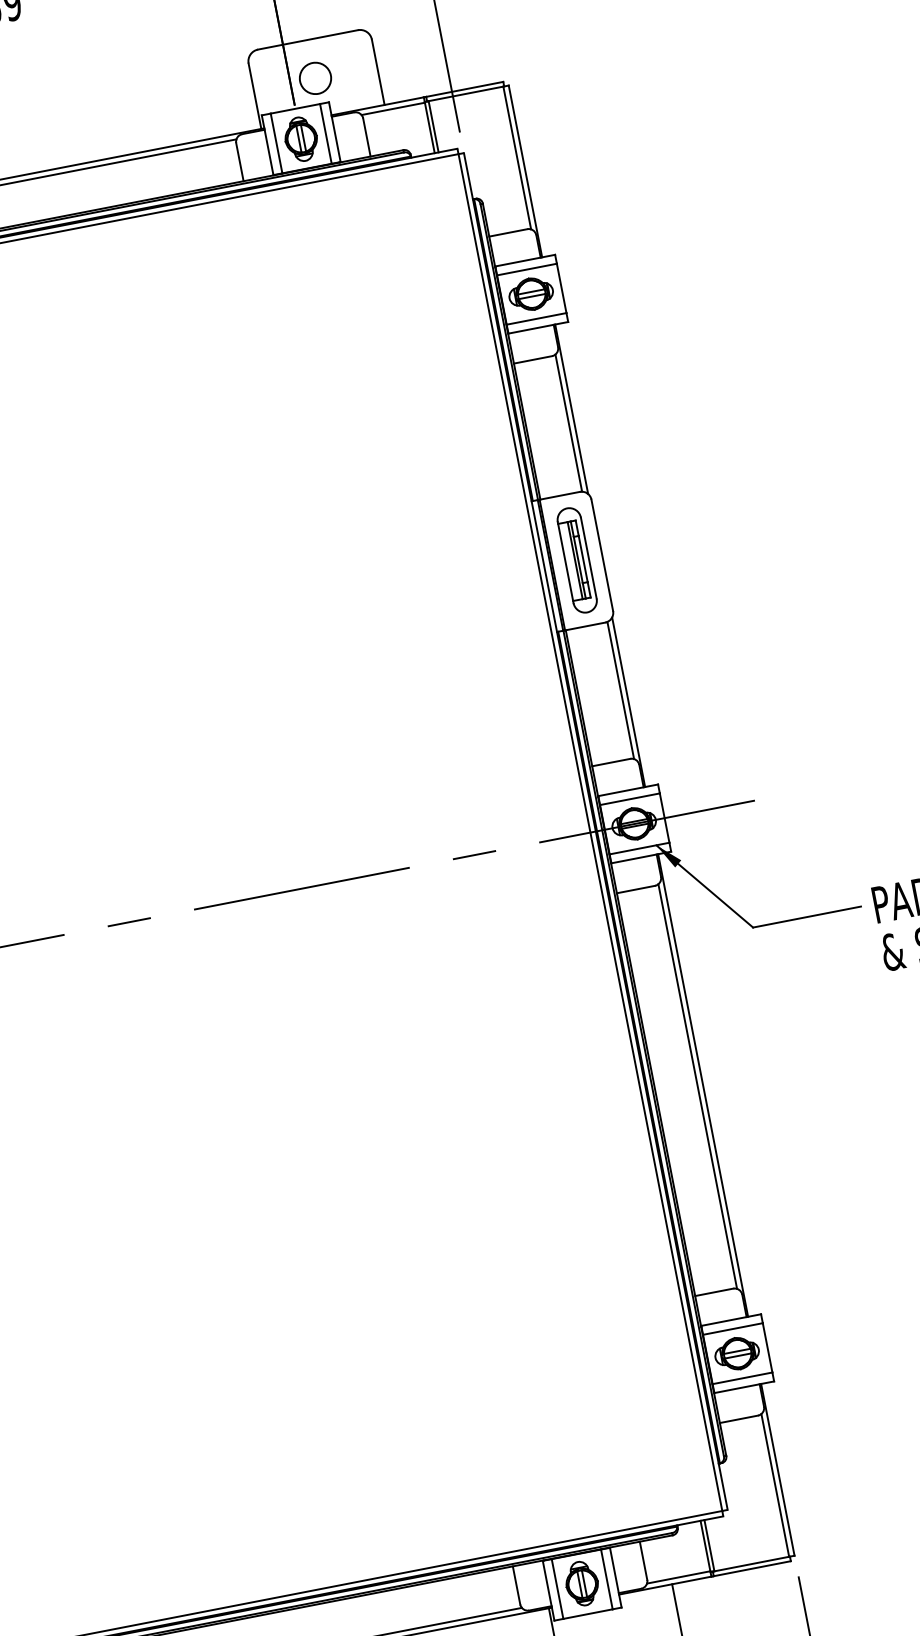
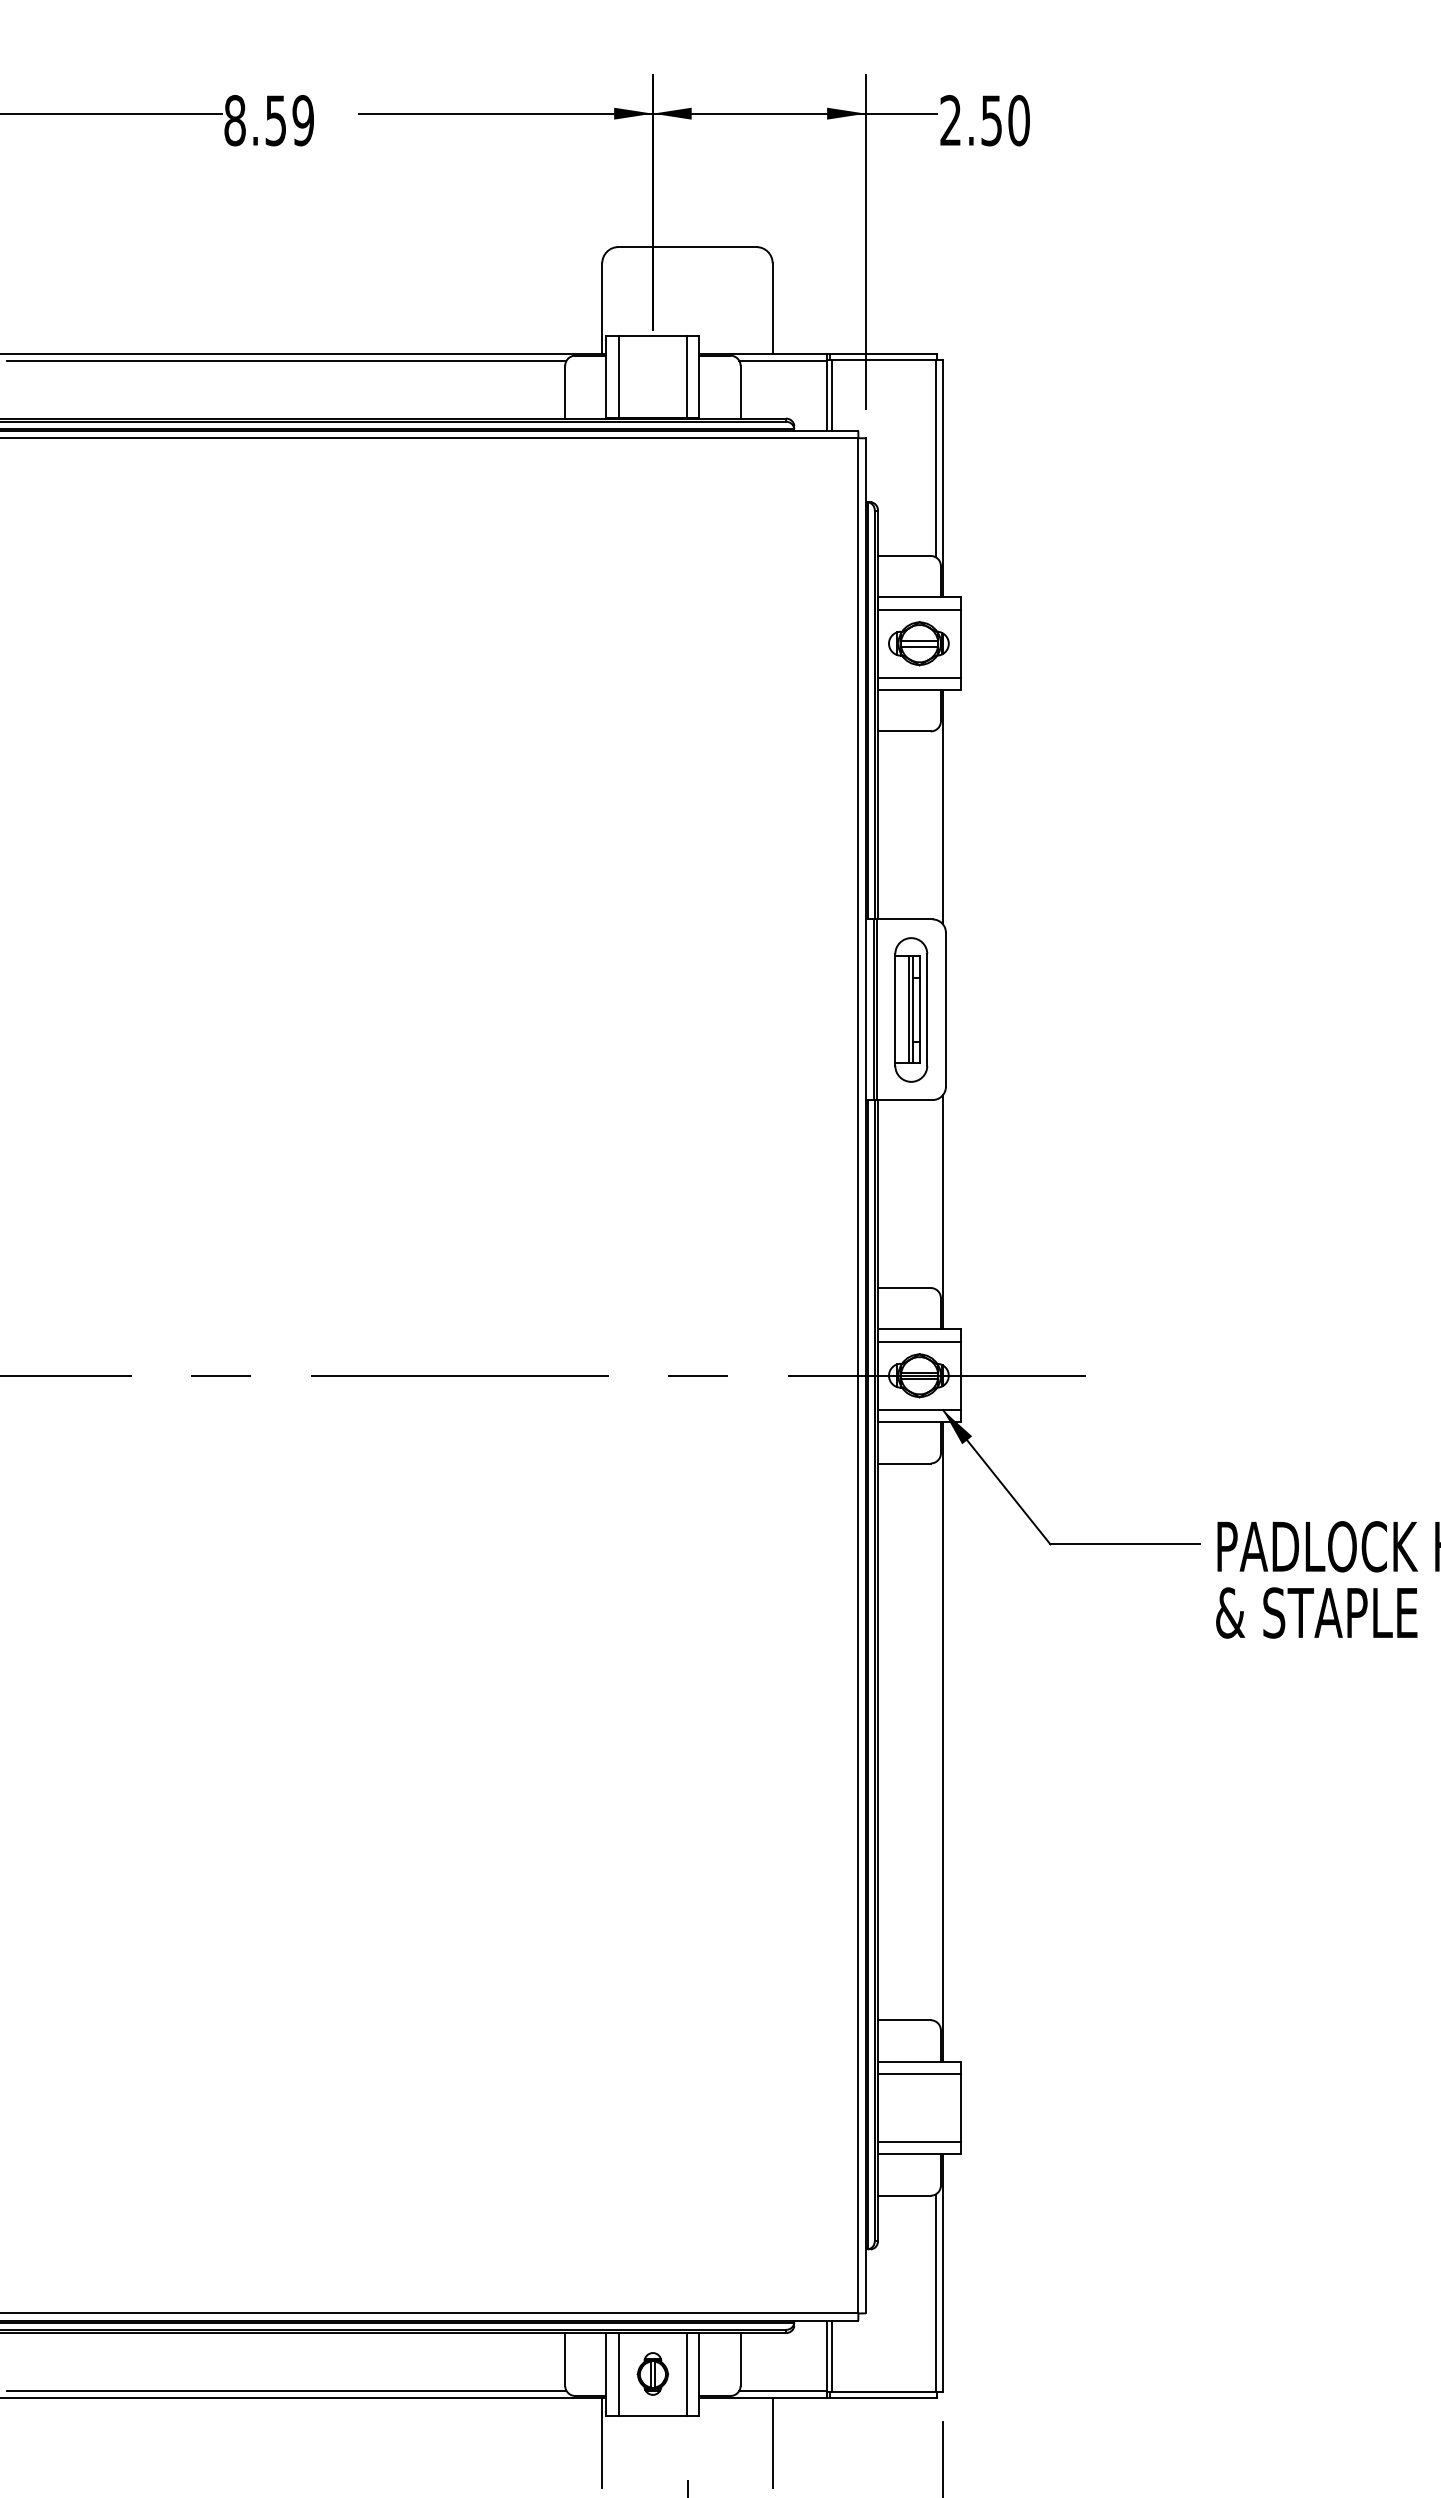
circle: (315, 78) -> (687, 300), removed
part: (301, 139) -> (652, 377), removed
line: (568, 422) -> (935, 824), removed
line: (620, 690) -> (935, 1194), removed
line: (697, 1086) -> (935, 1741), removed
part: (736, 1353) -> (918, 2107), removed
part: (581, 1583) -> (652, 2373), size x0.7

